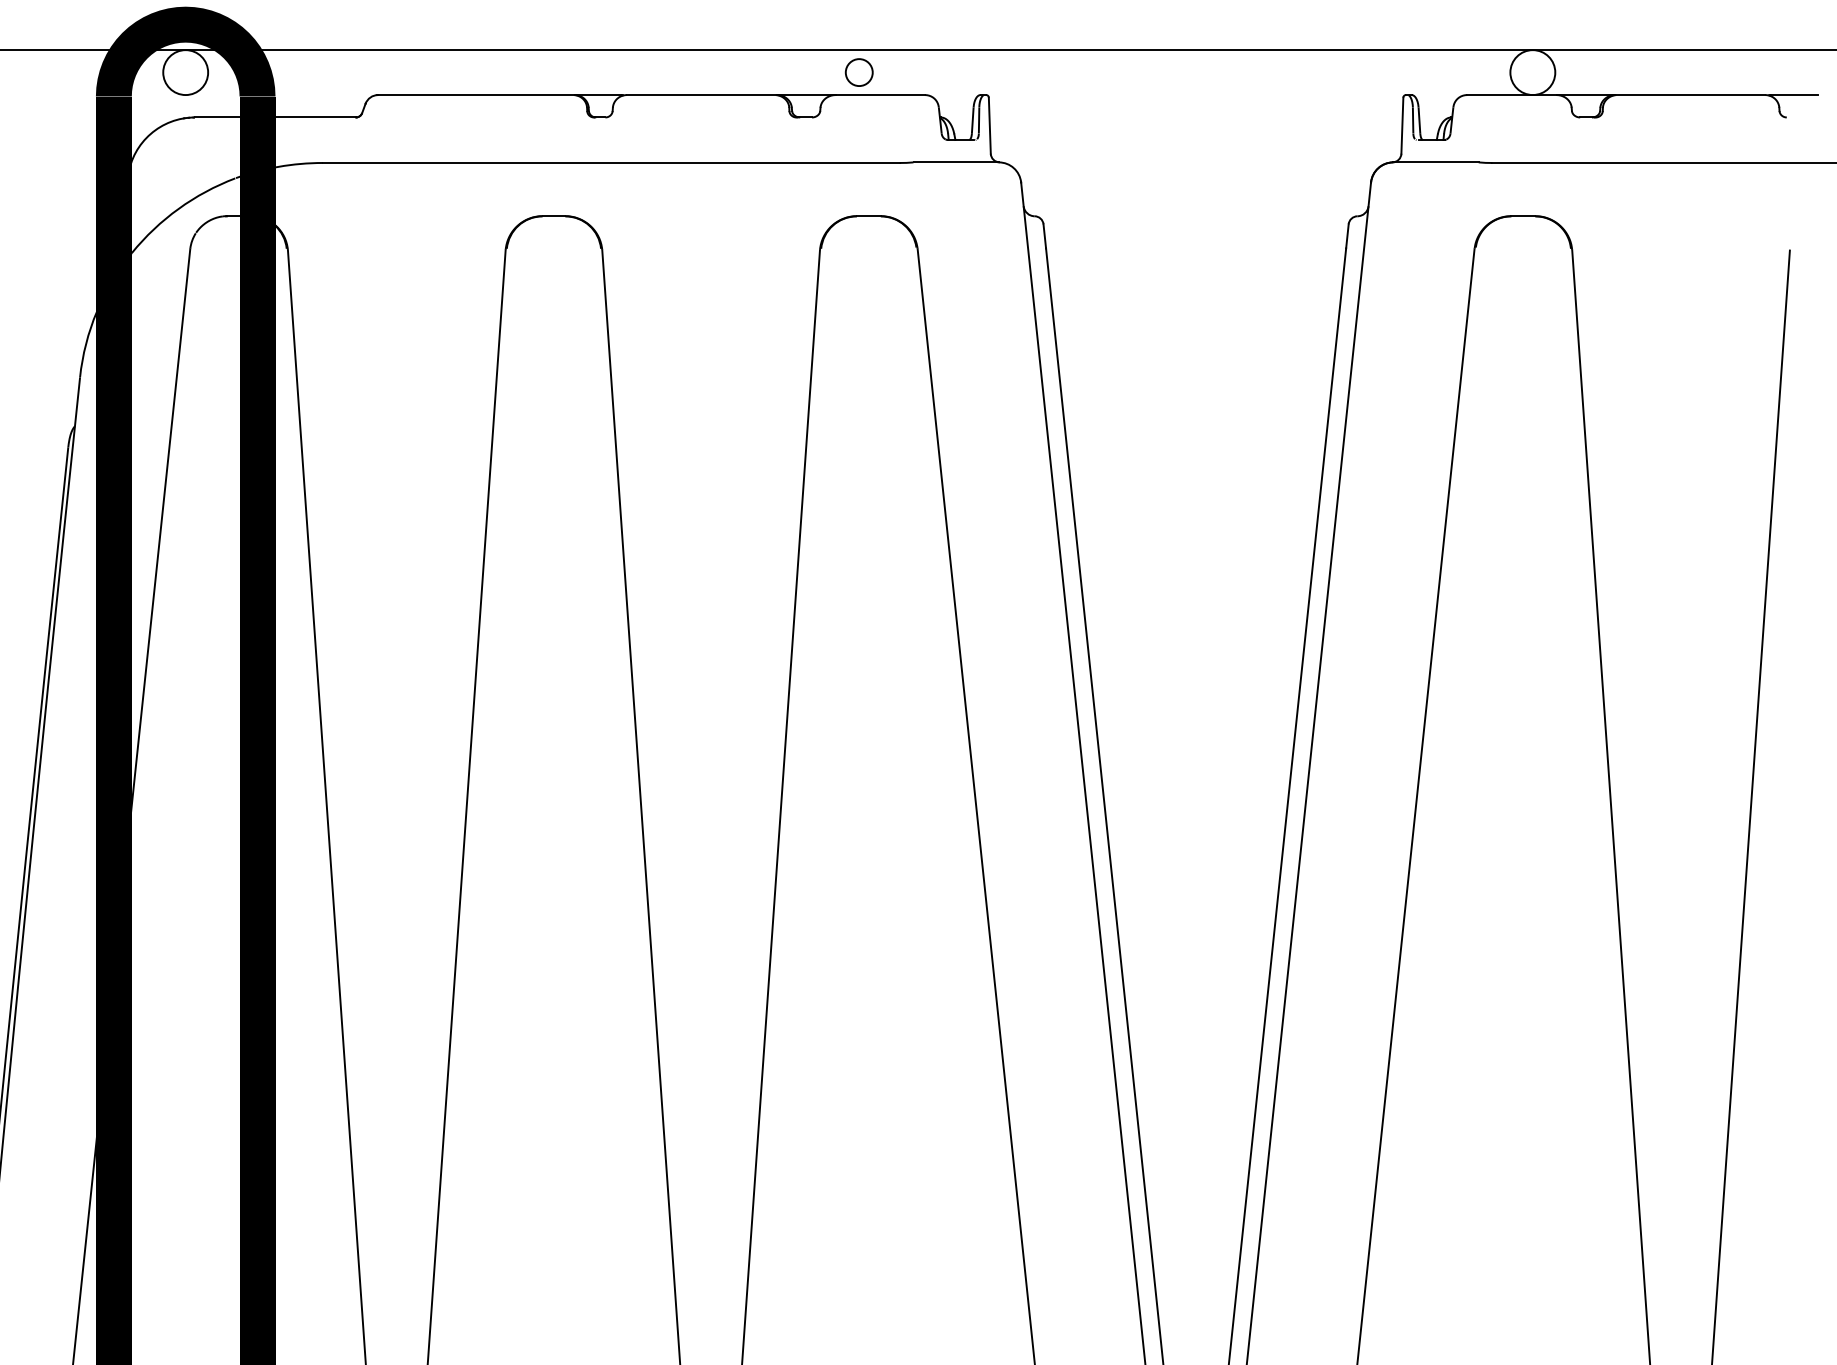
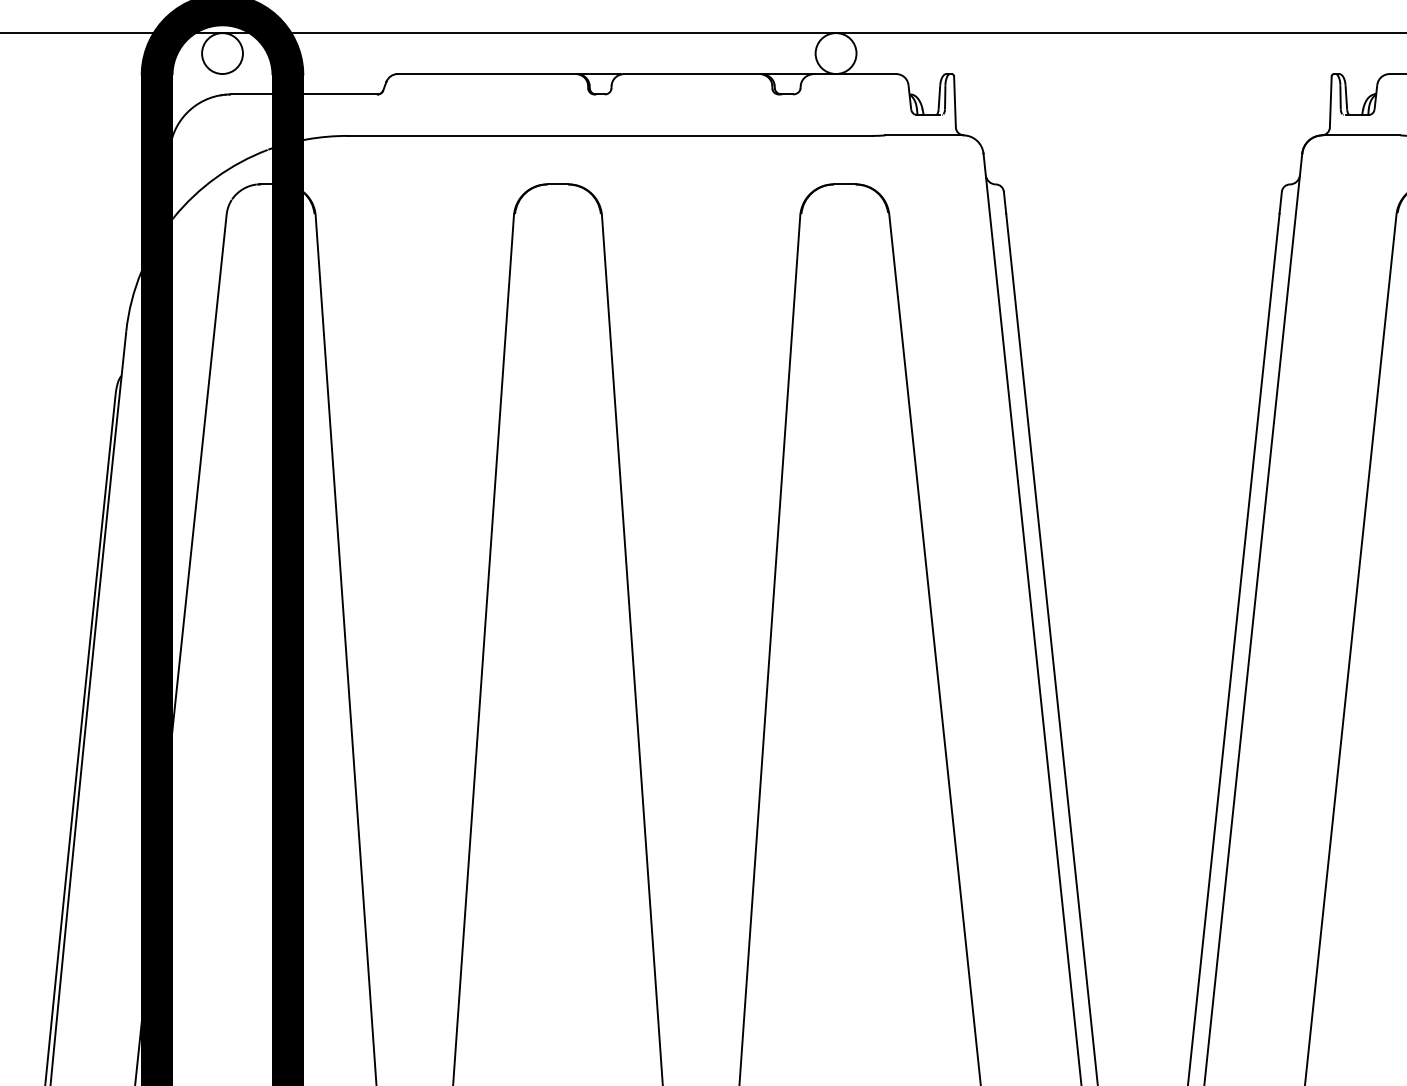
circle: (858, 72) -> (835, 53), size x1.67

